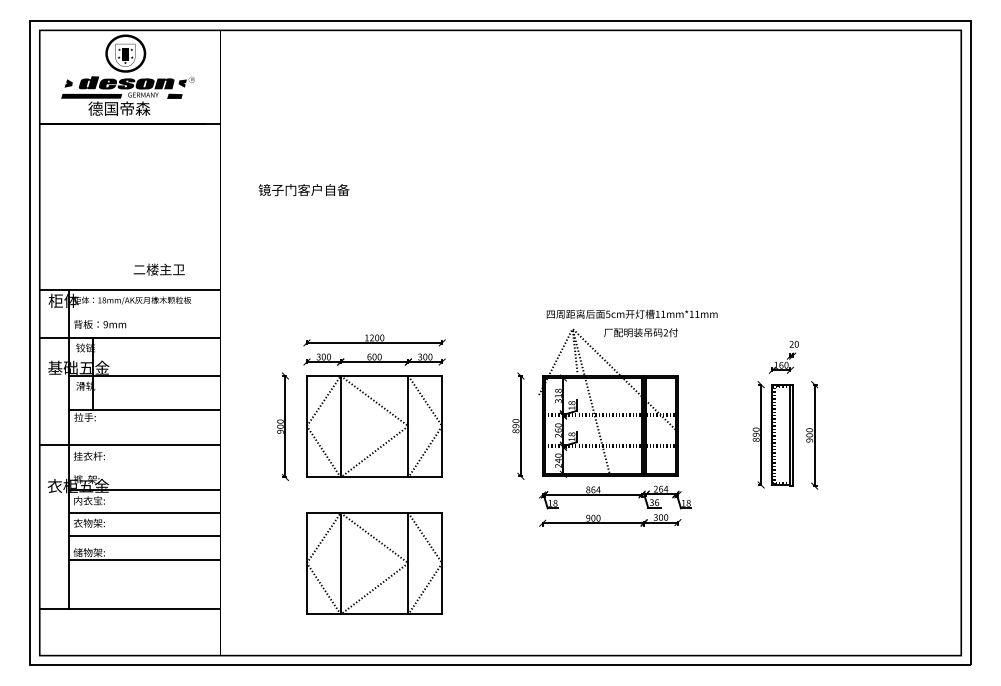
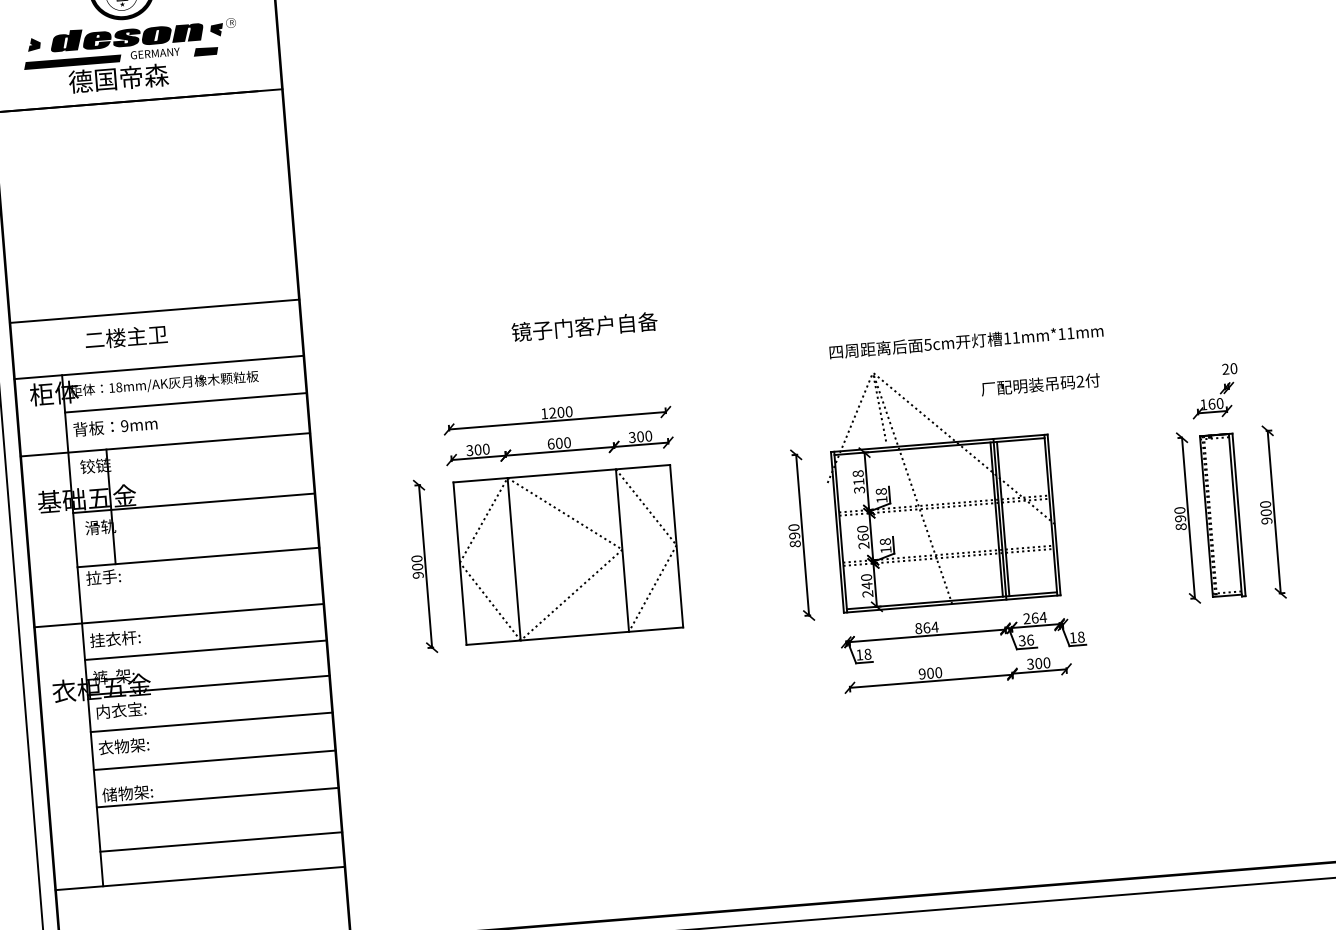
text: (303, 190) -> (583, 327), moved
line: (129, 254) -> (153, 310), added
text: (158, 269) -> (125, 337), moved
line: (144, 313) -> (185, 403), added
text: (640, 332) -> (1039, 384), moved
line: (144, 467) -> (205, 649), added
part: (374, 563) -> (585, 773), removed
line: (144, 587) -> (220, 842), added

